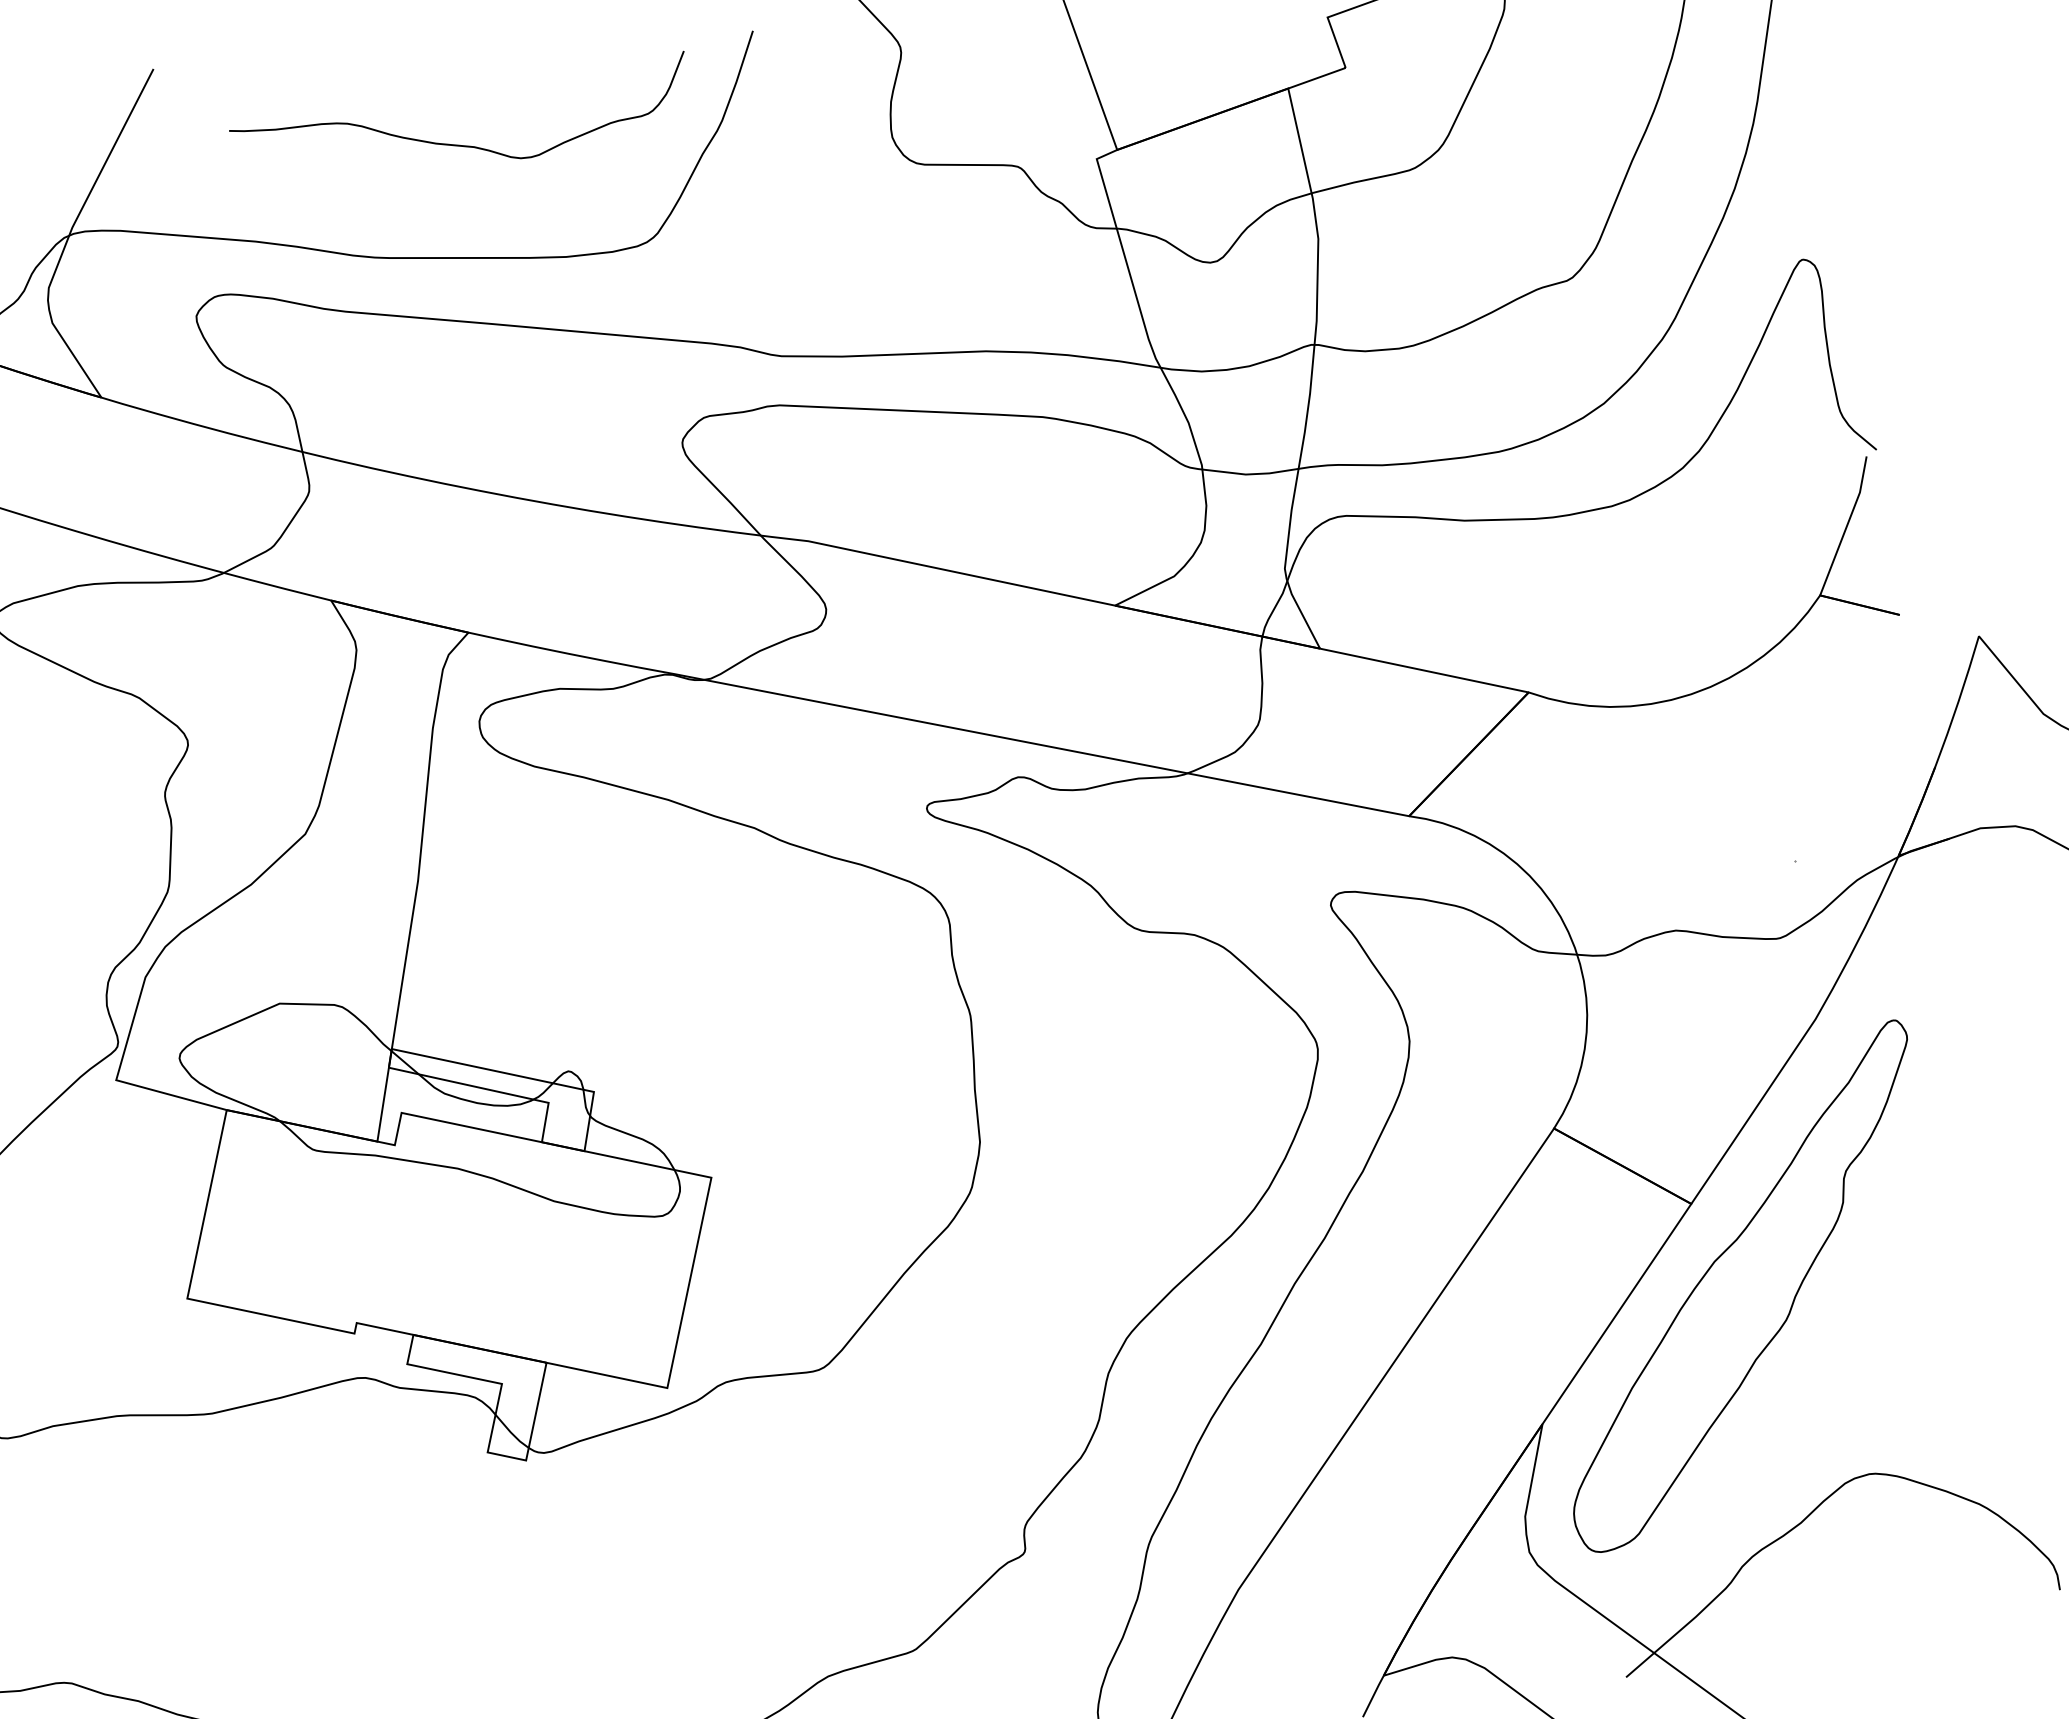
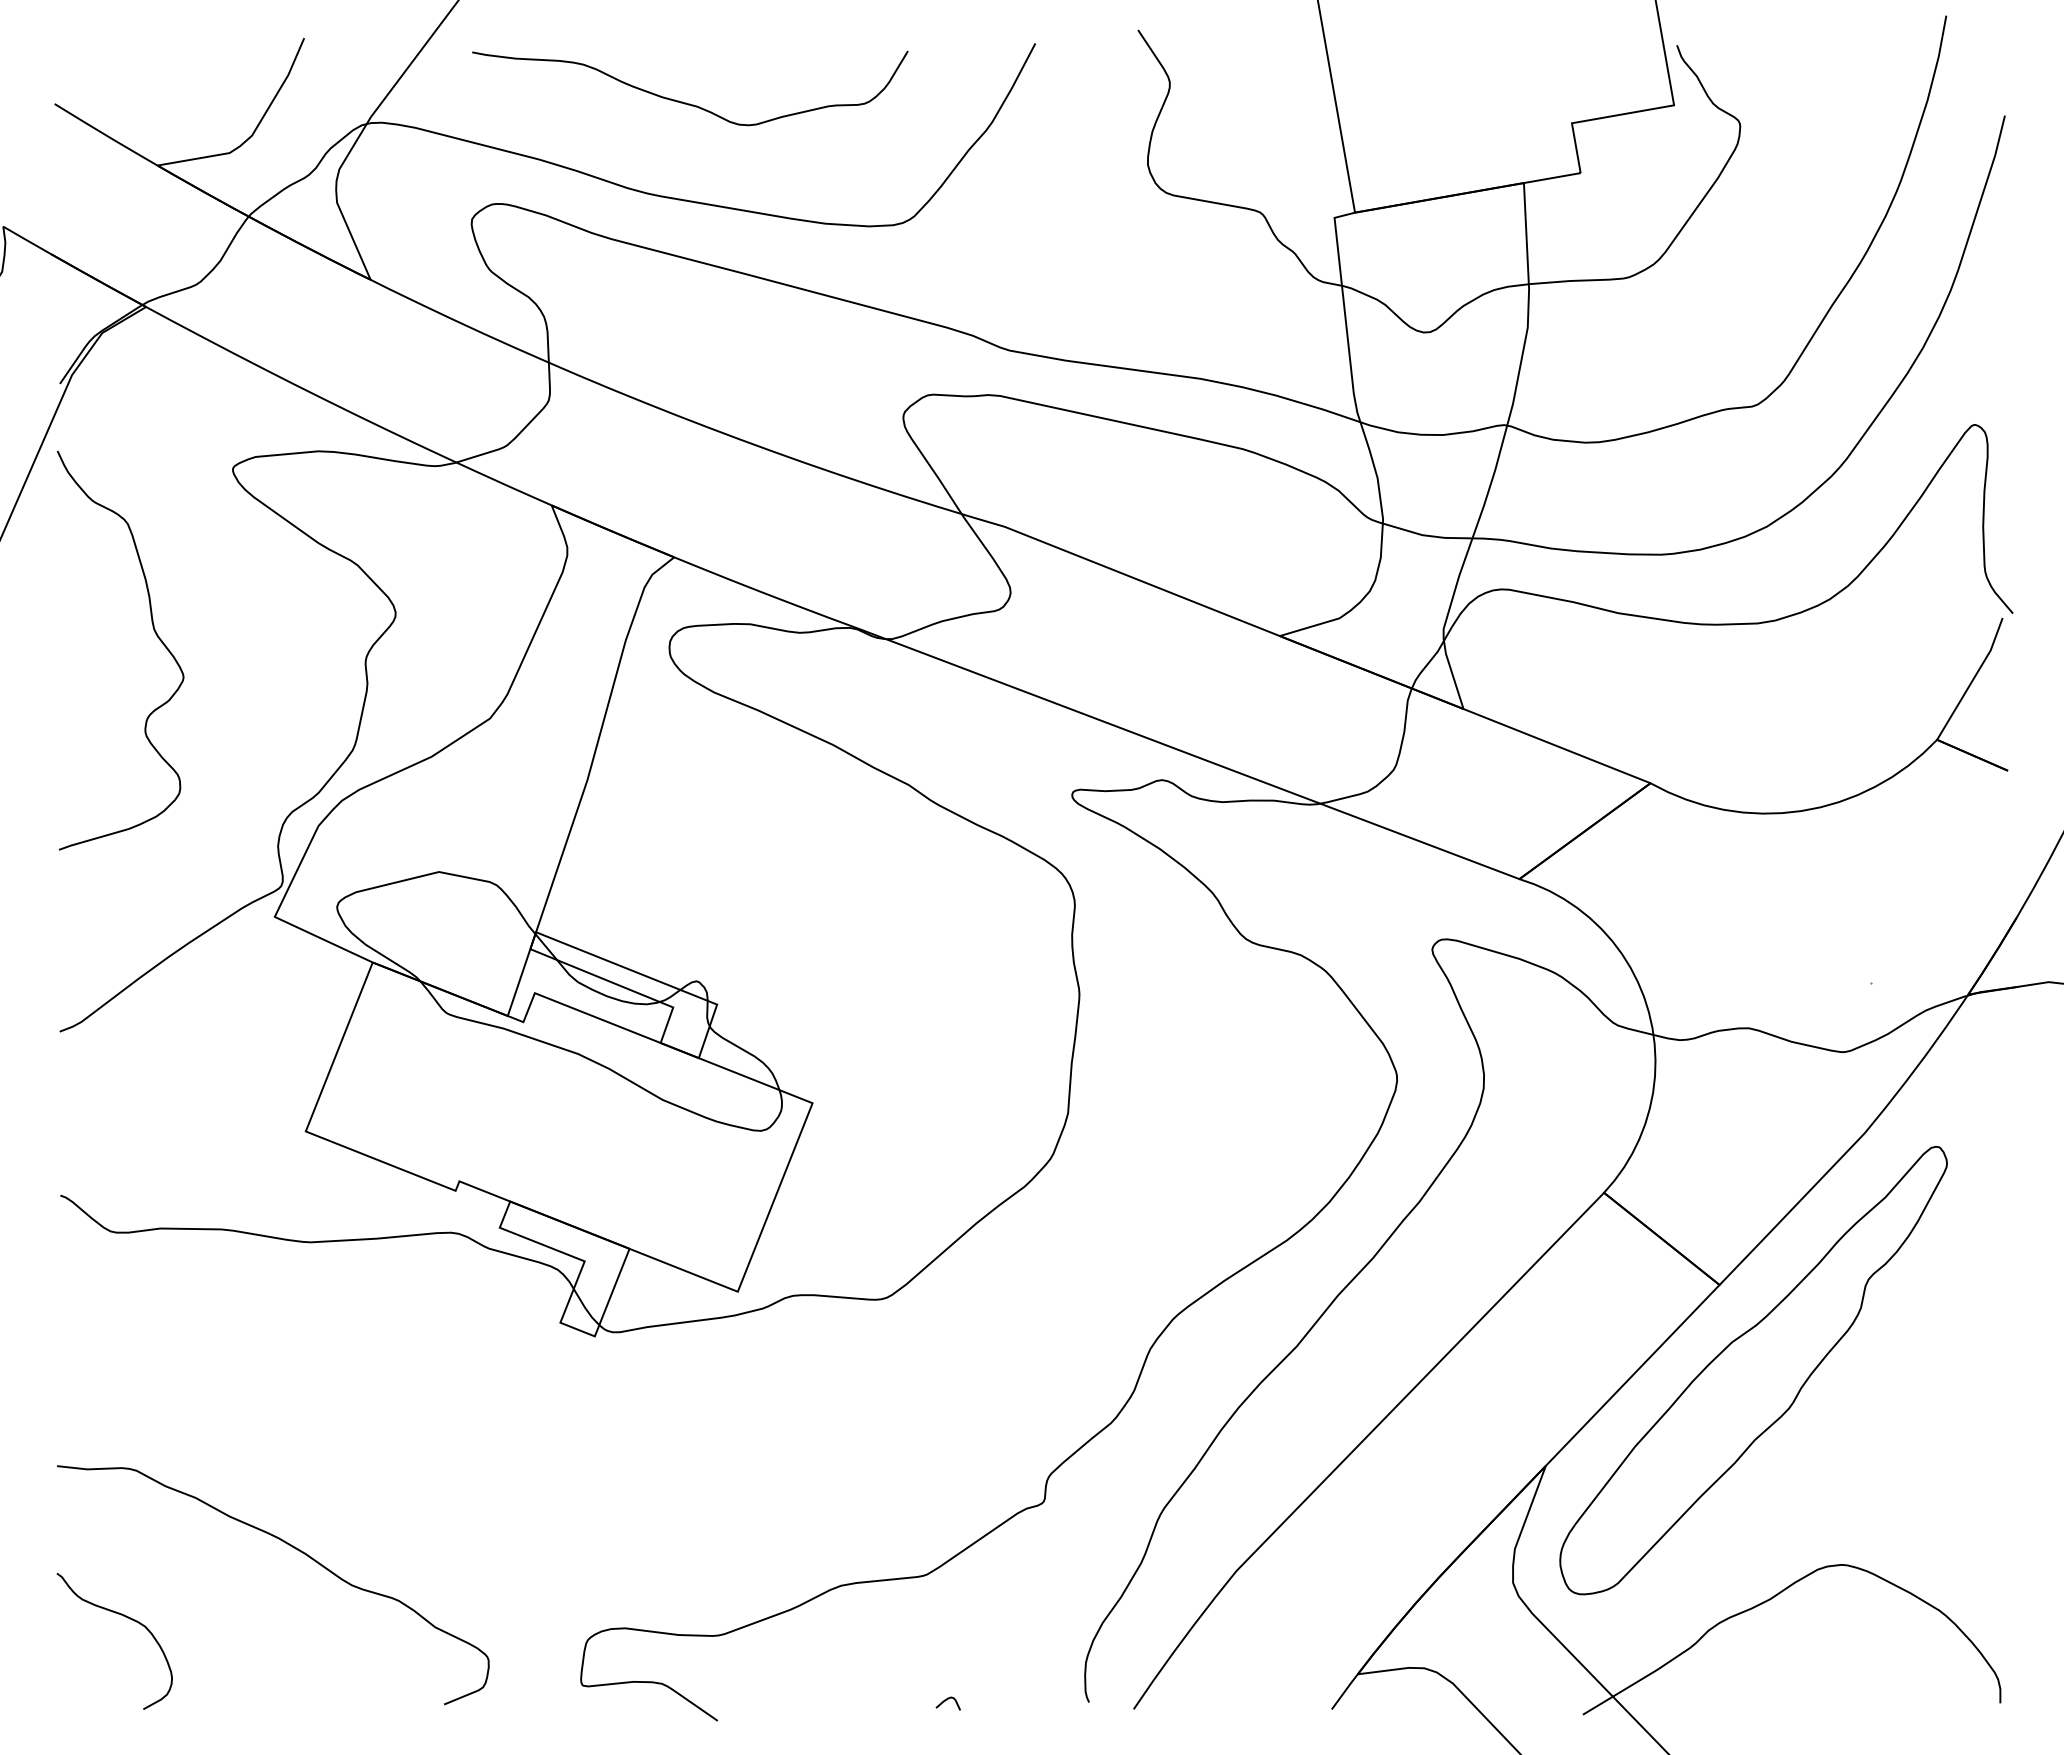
curve: (461, 144) -> (686, 102), moved

